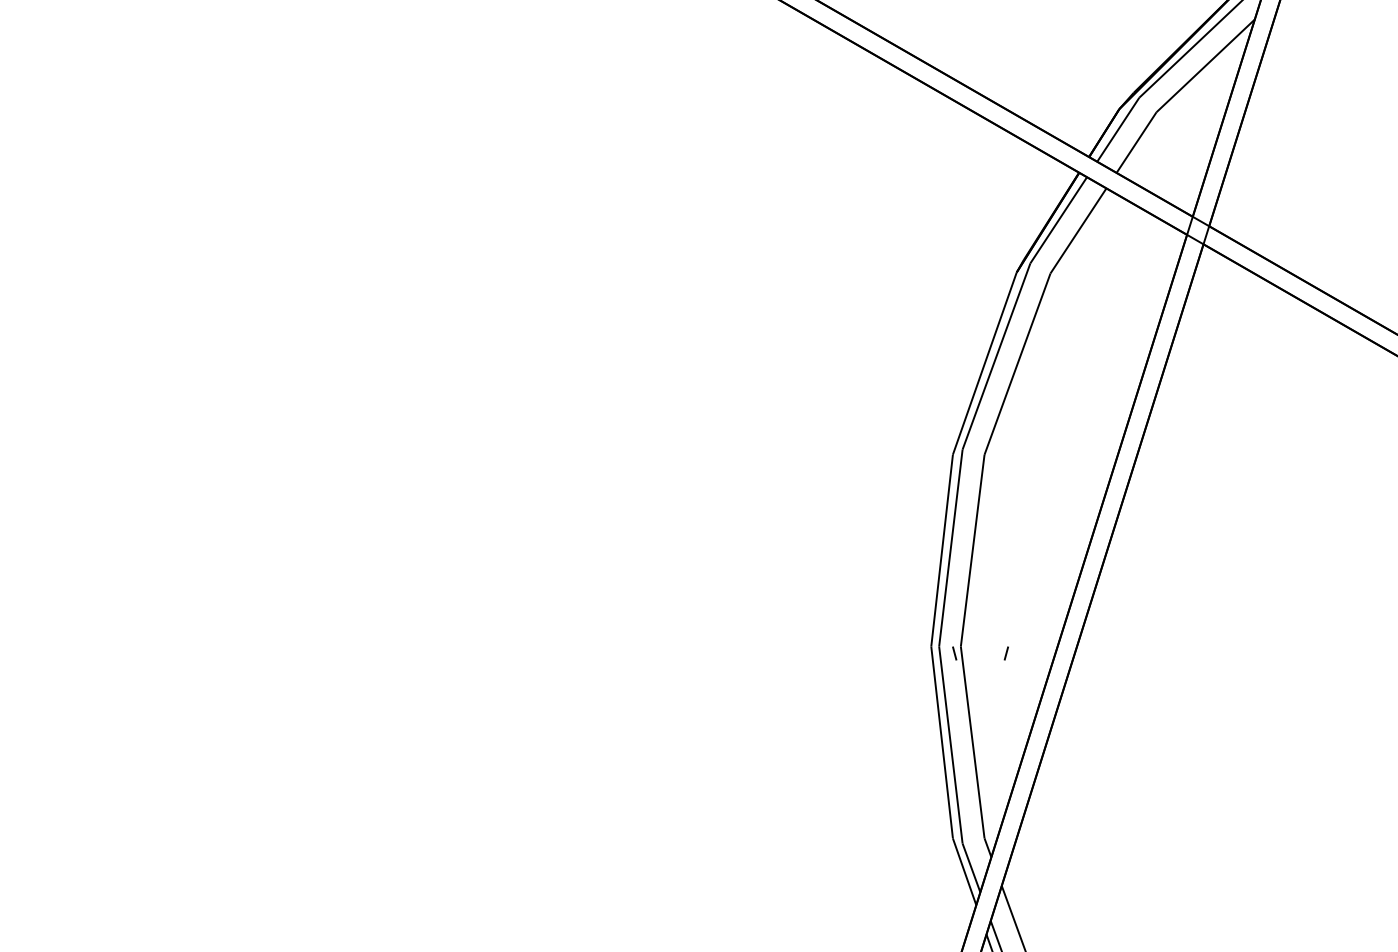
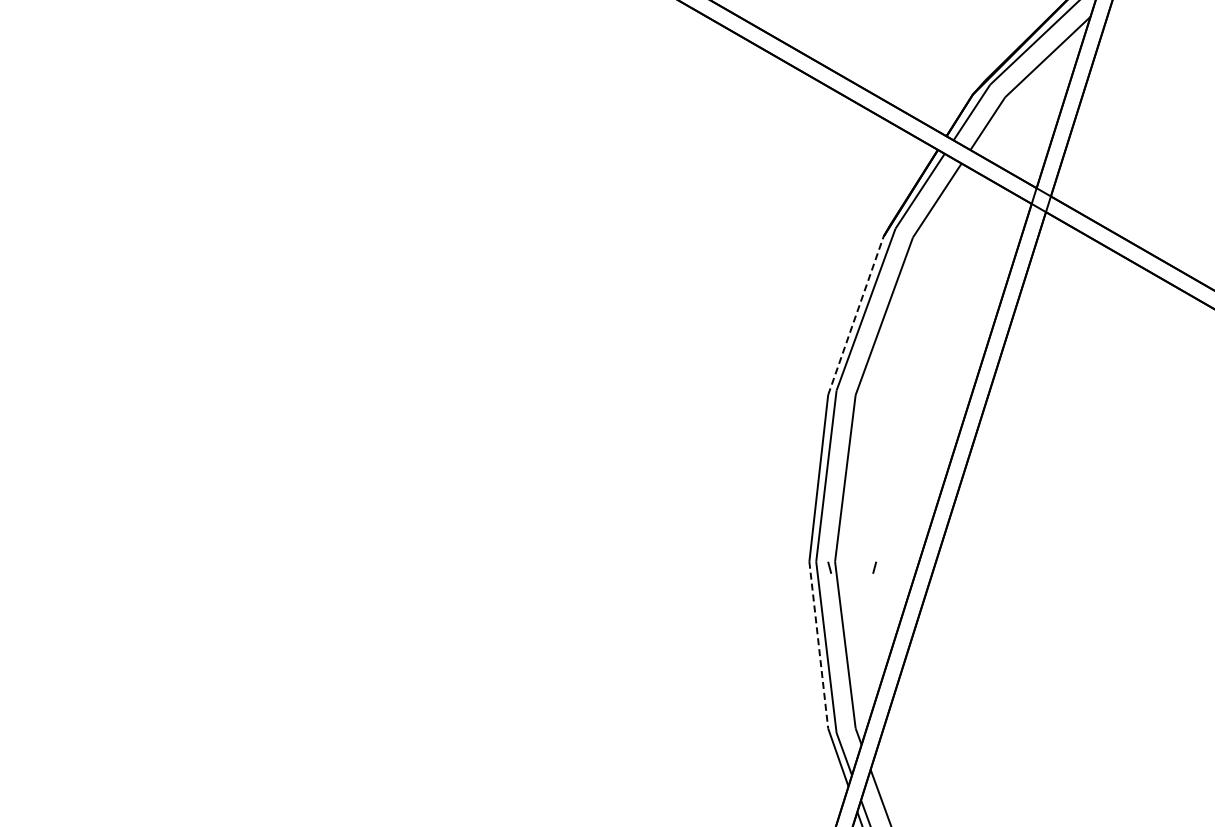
line: (984, 363) -> (855, 315), solid -> dashed
line: (941, 742) -> (818, 645), solid -> dashed

